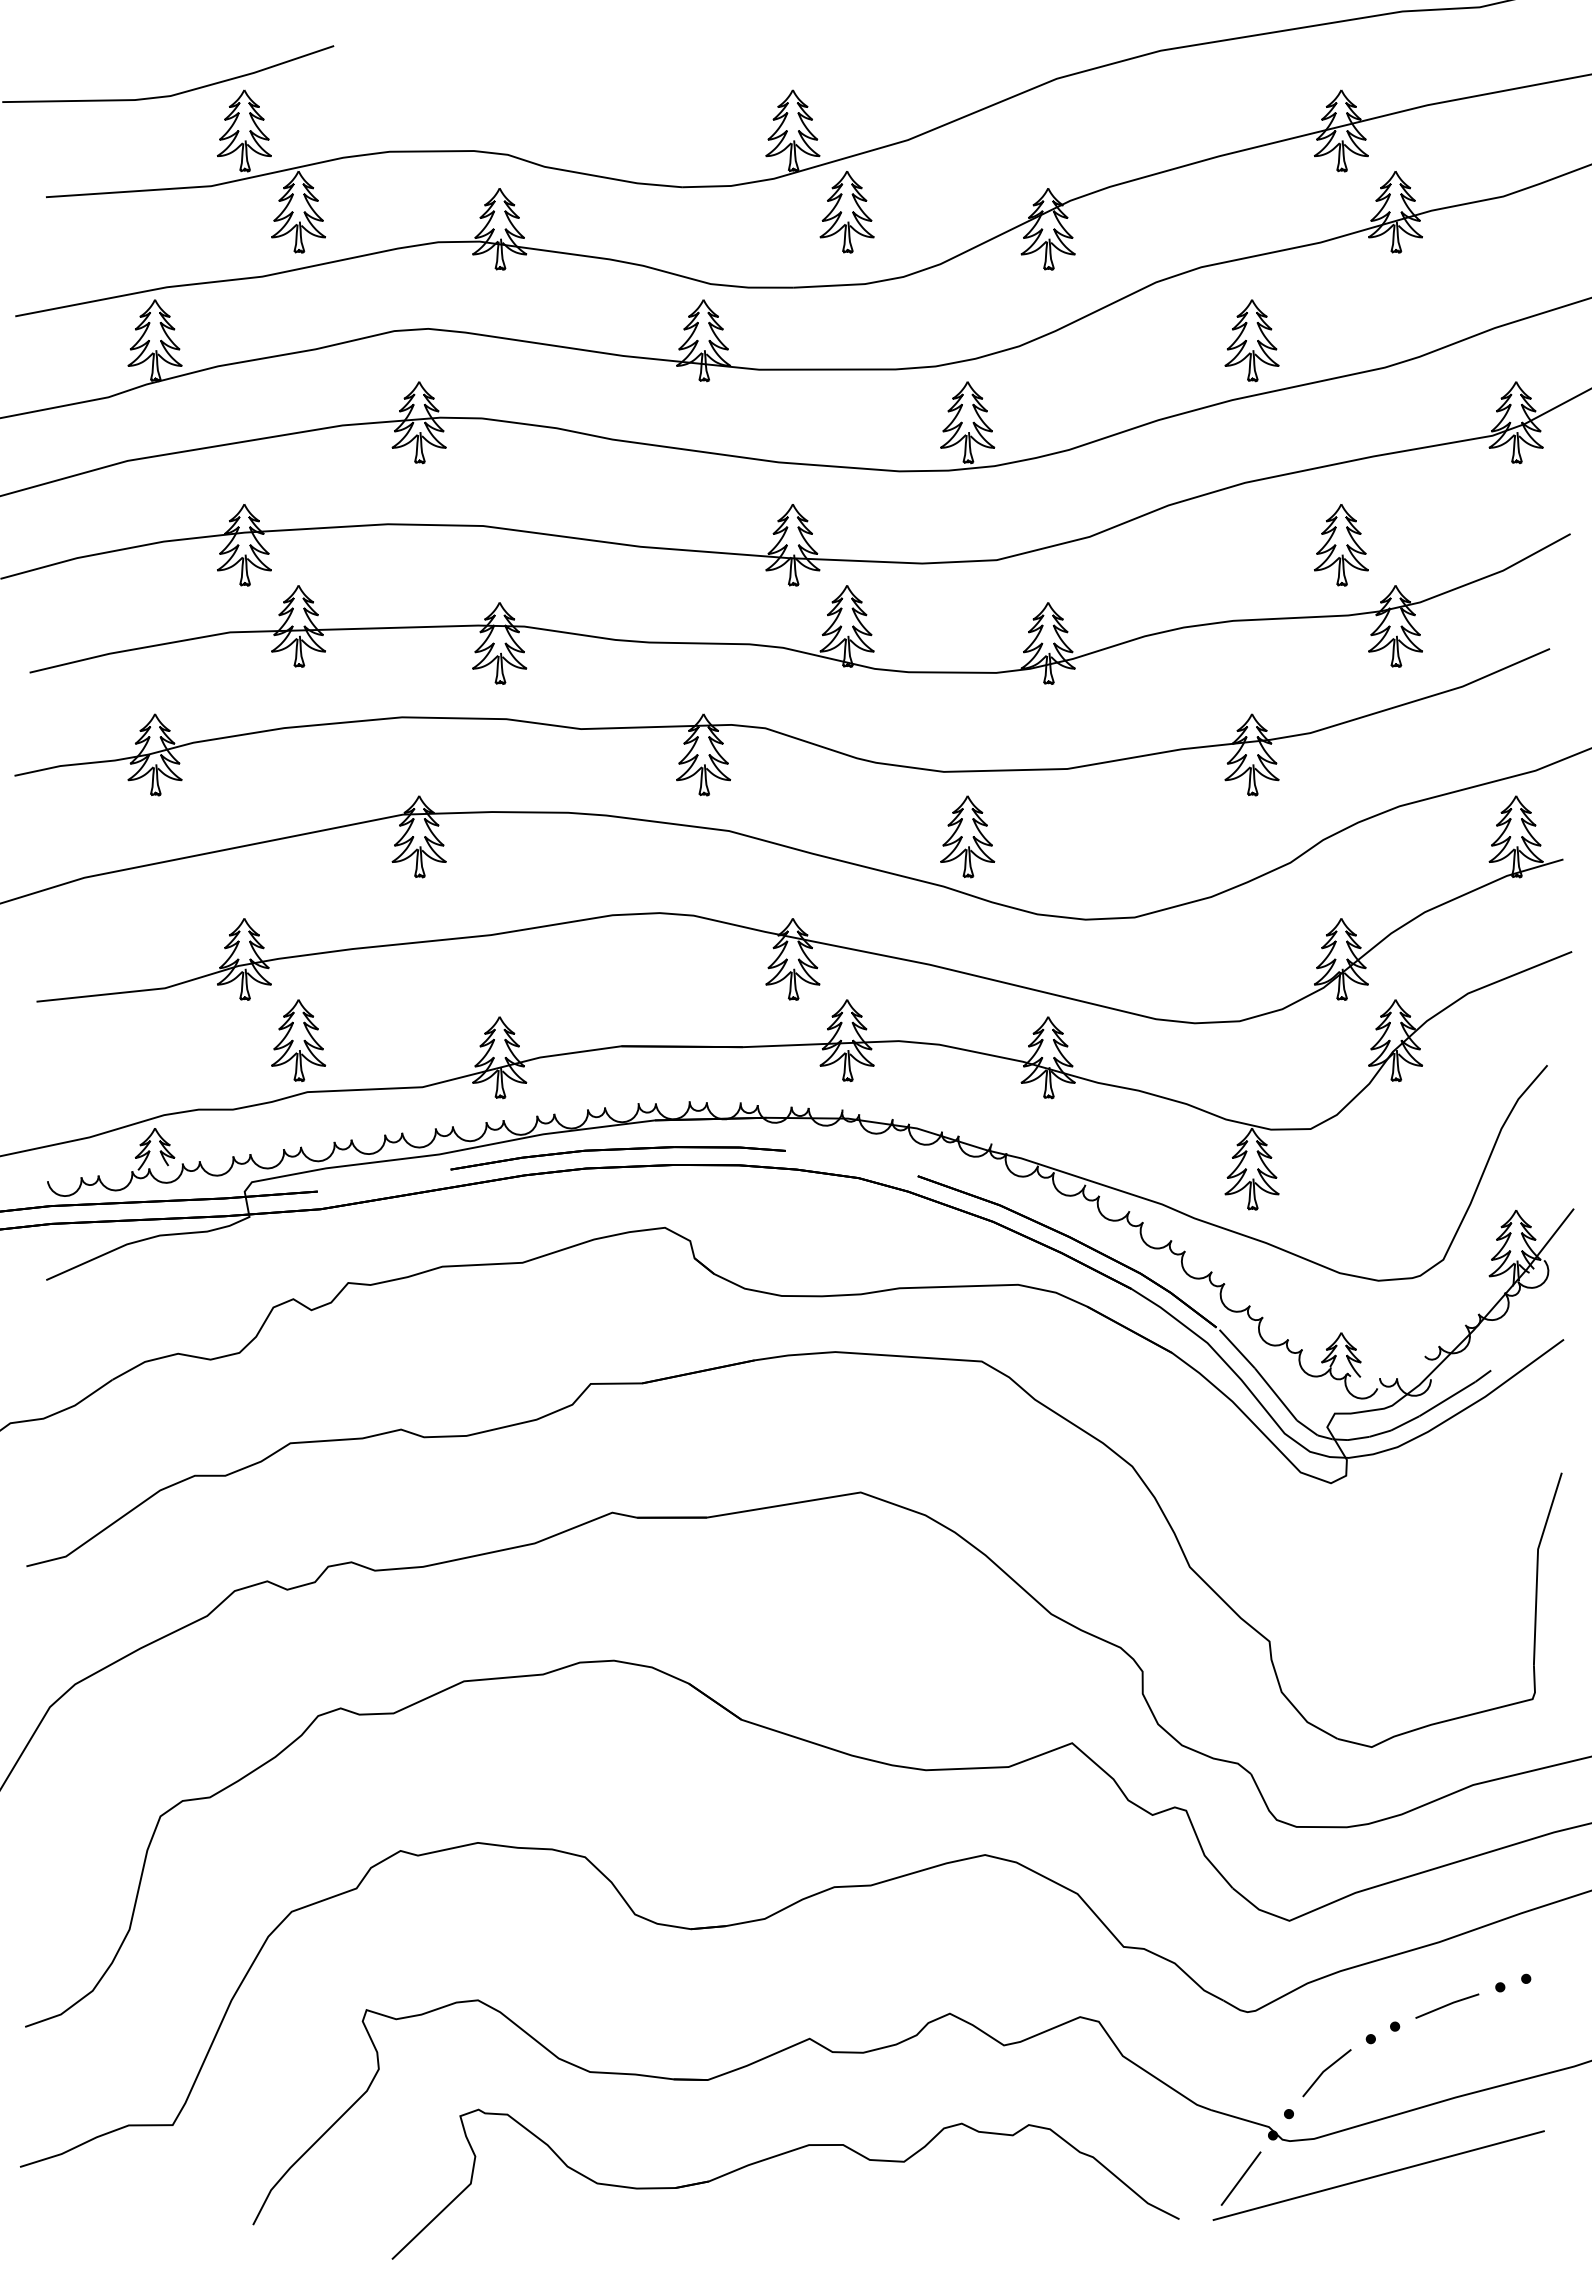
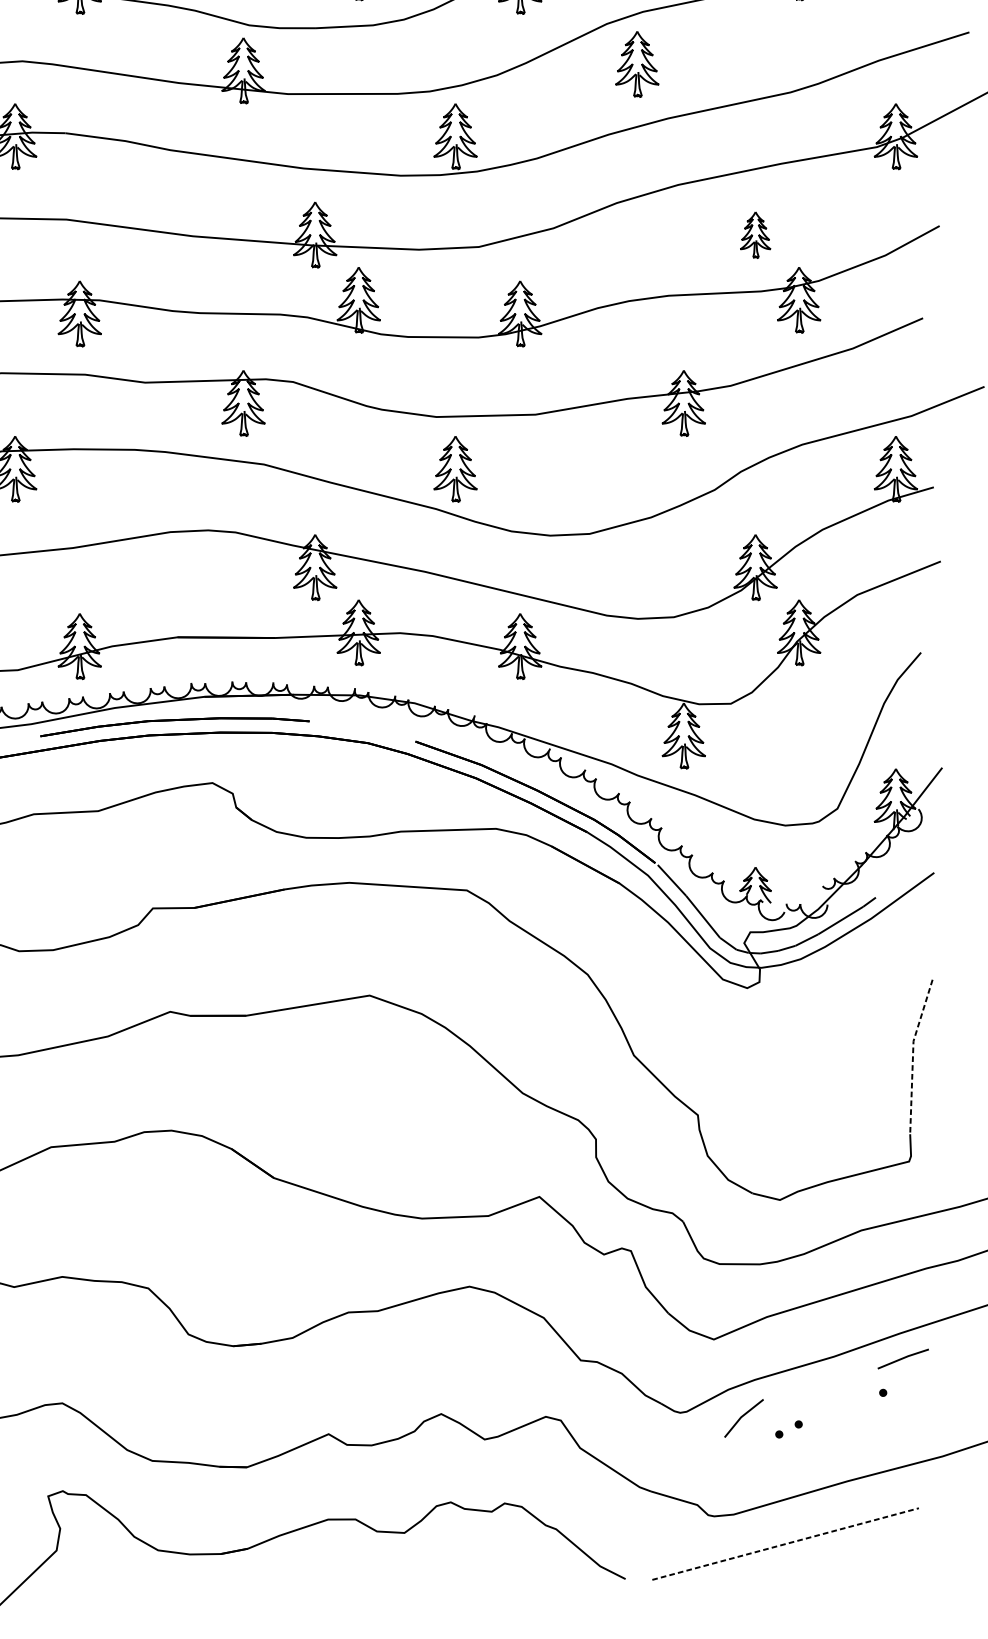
part: (1251, 340) -> (636, 64), moved
part: (1341, 545) -> (755, 235), size x0.7
line: (1537, 1566) -> (913, 1055), solid -> dashed
fill: (1526, 1978) -> (904, 1385), removed
line: (1447, 2005) -> (903, 1358), moved
line: (1325, 2071) -> (742, 1417), moved
fill: (1288, 2113) -> (713, 1494), removed
fill: (1272, 2135) -> (700, 1511), removed
line: (1378, 2175) -> (785, 1543), solid -> dashed
line: (1240, 2178) -> (674, 1546), removed

